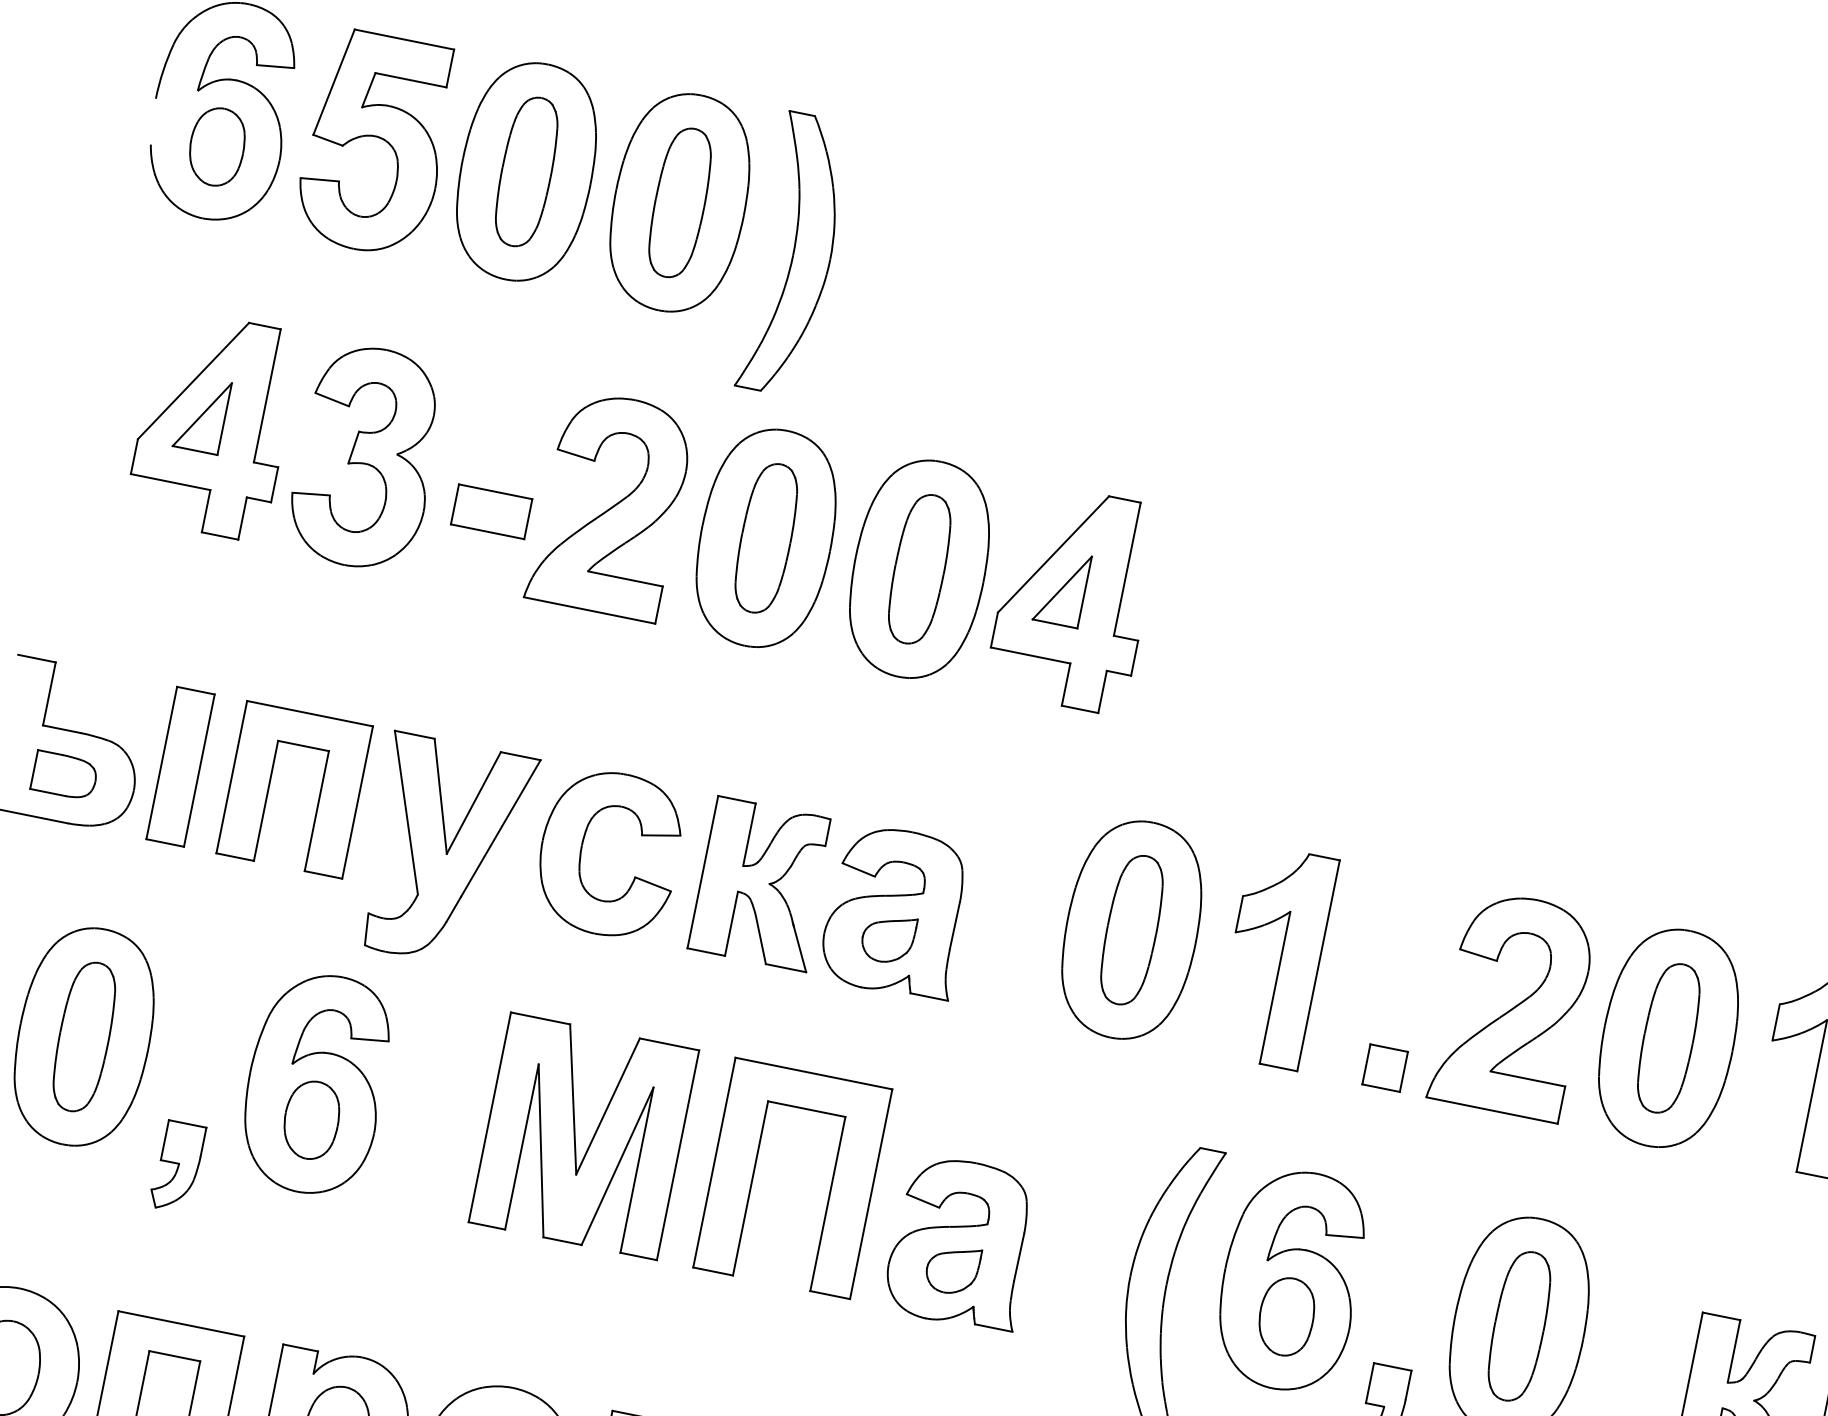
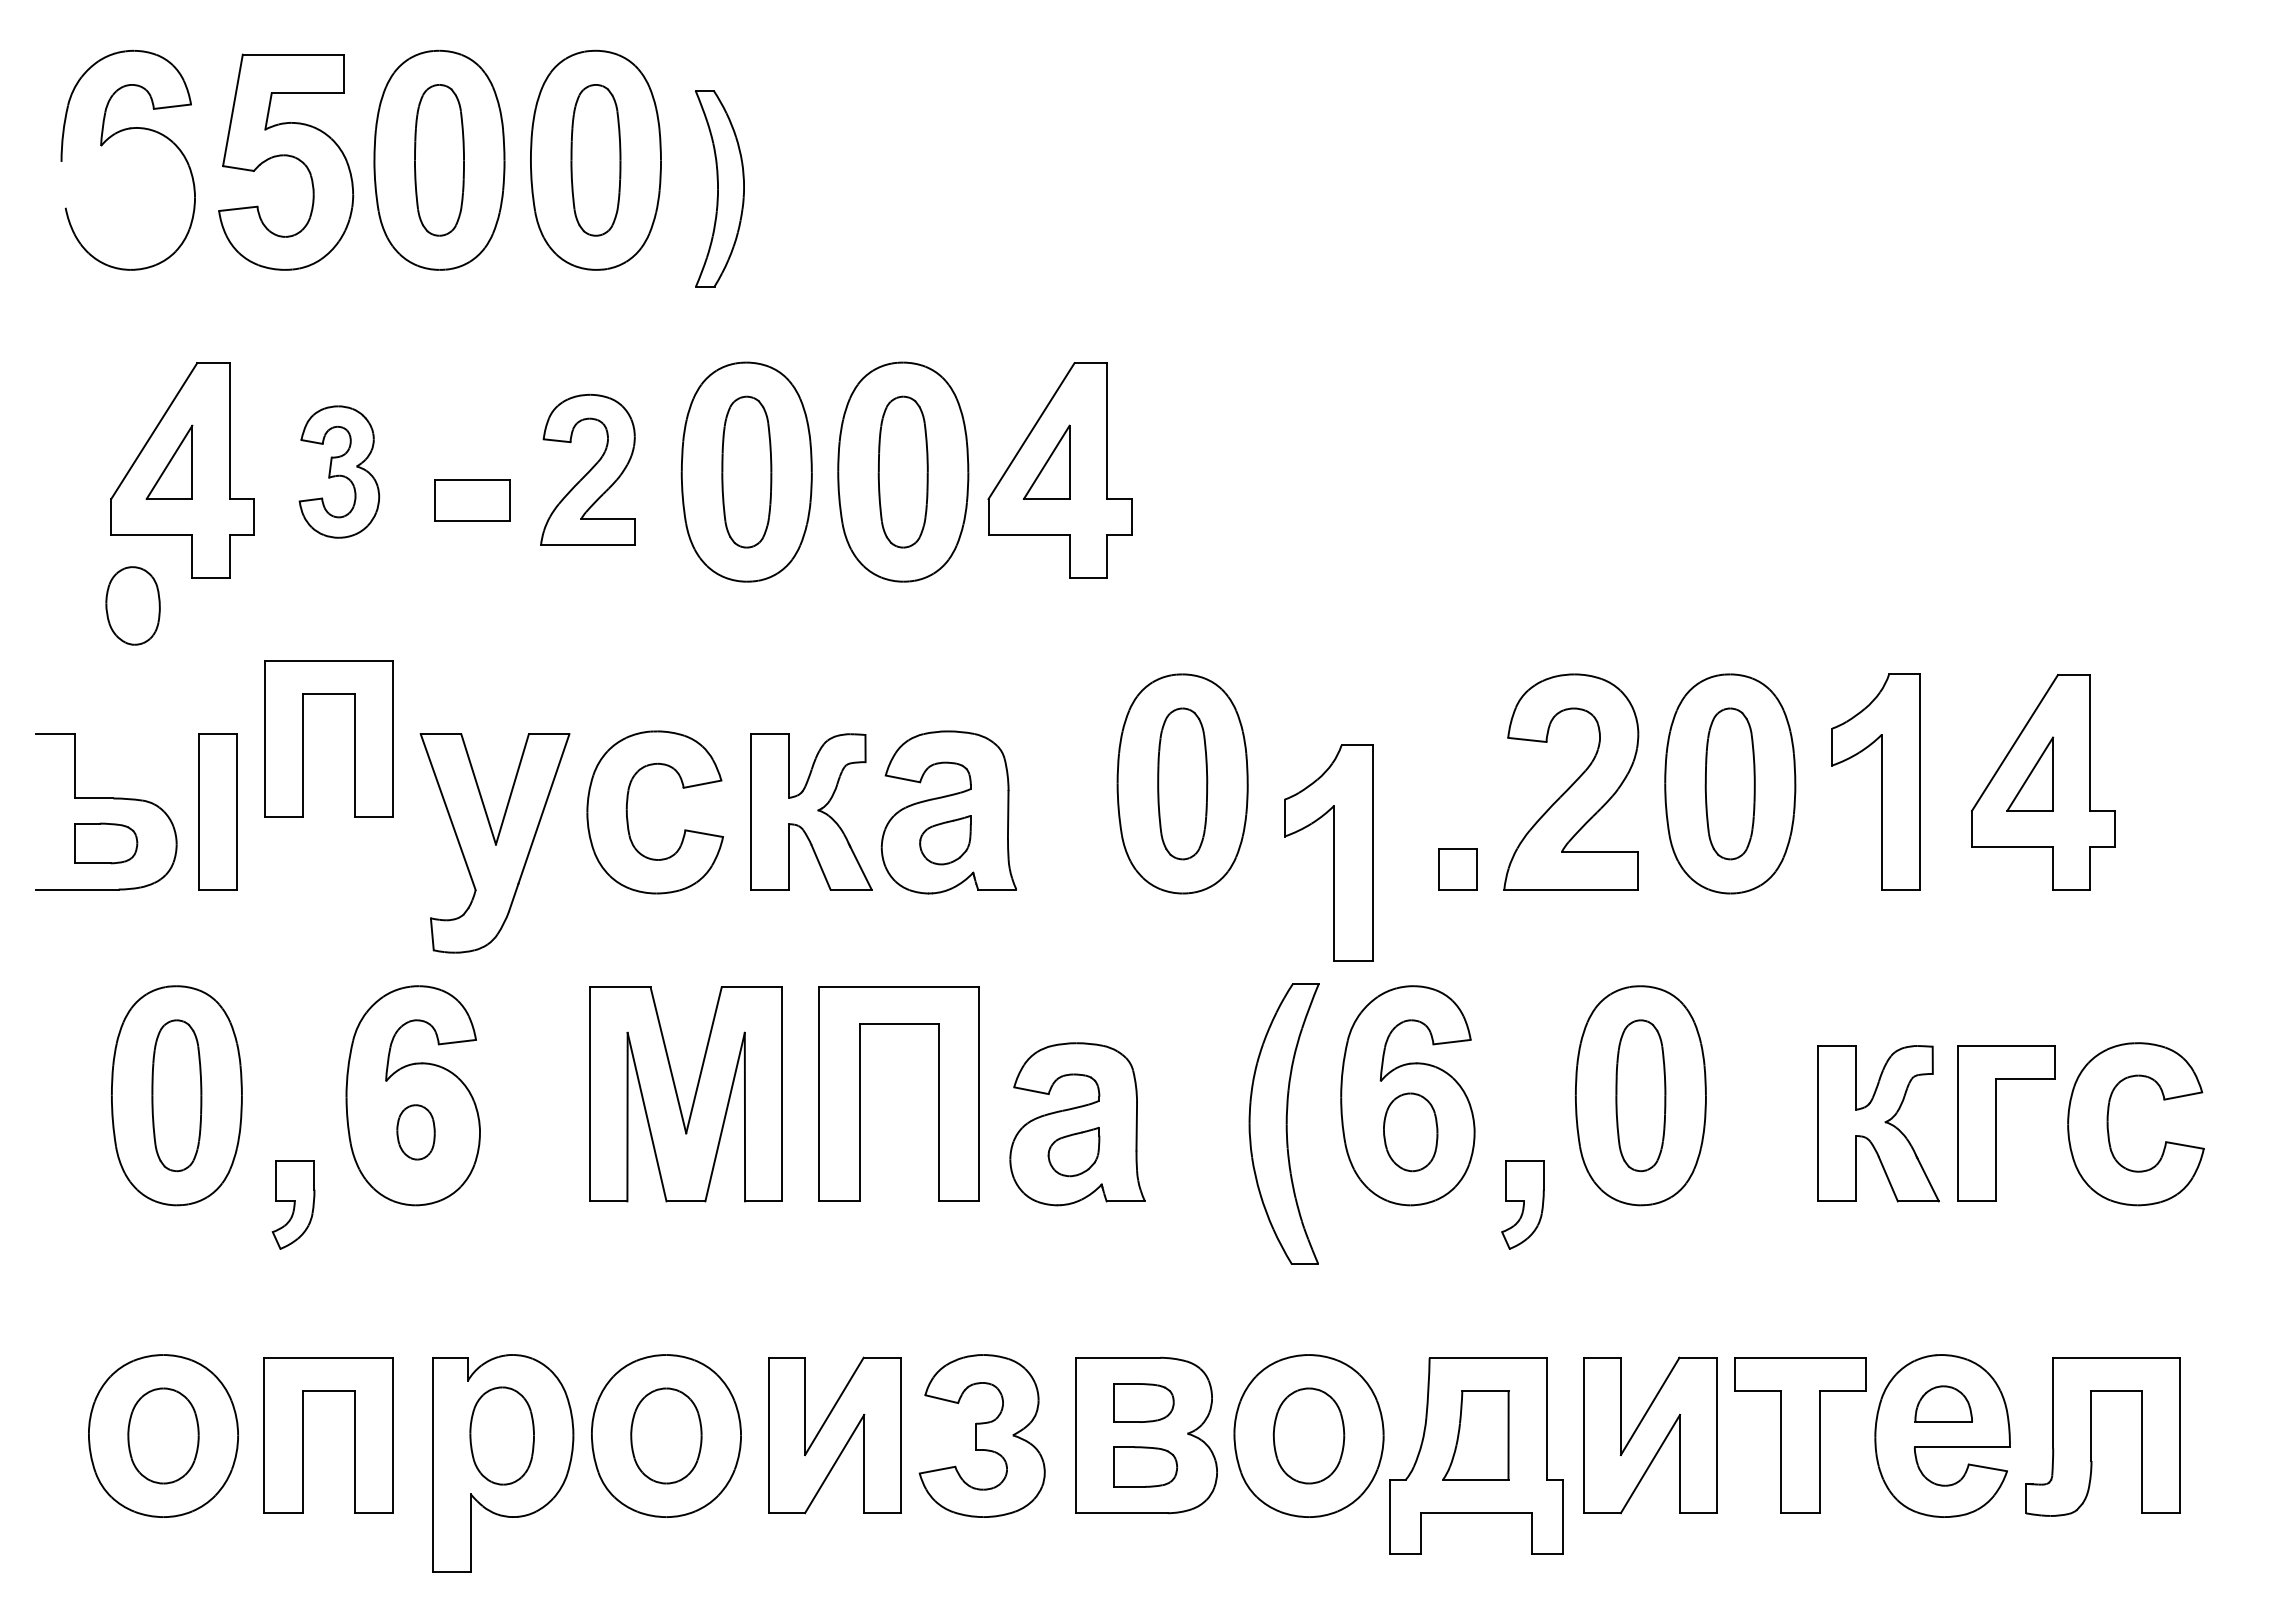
part: (216, 146) -> (132, 605), moved
part: (795, 254) -> (719, 188), size x0.7
part: (367, 457) -> (339, 471), size x0.6
part: (610, 504) -> (587, 469), size x0.7
part: (269, 784) -> (303, 738), moved
part: (1275, 956) -> (1328, 852), moved
part: (311, 1120) -> (415, 1132), size x0.7

